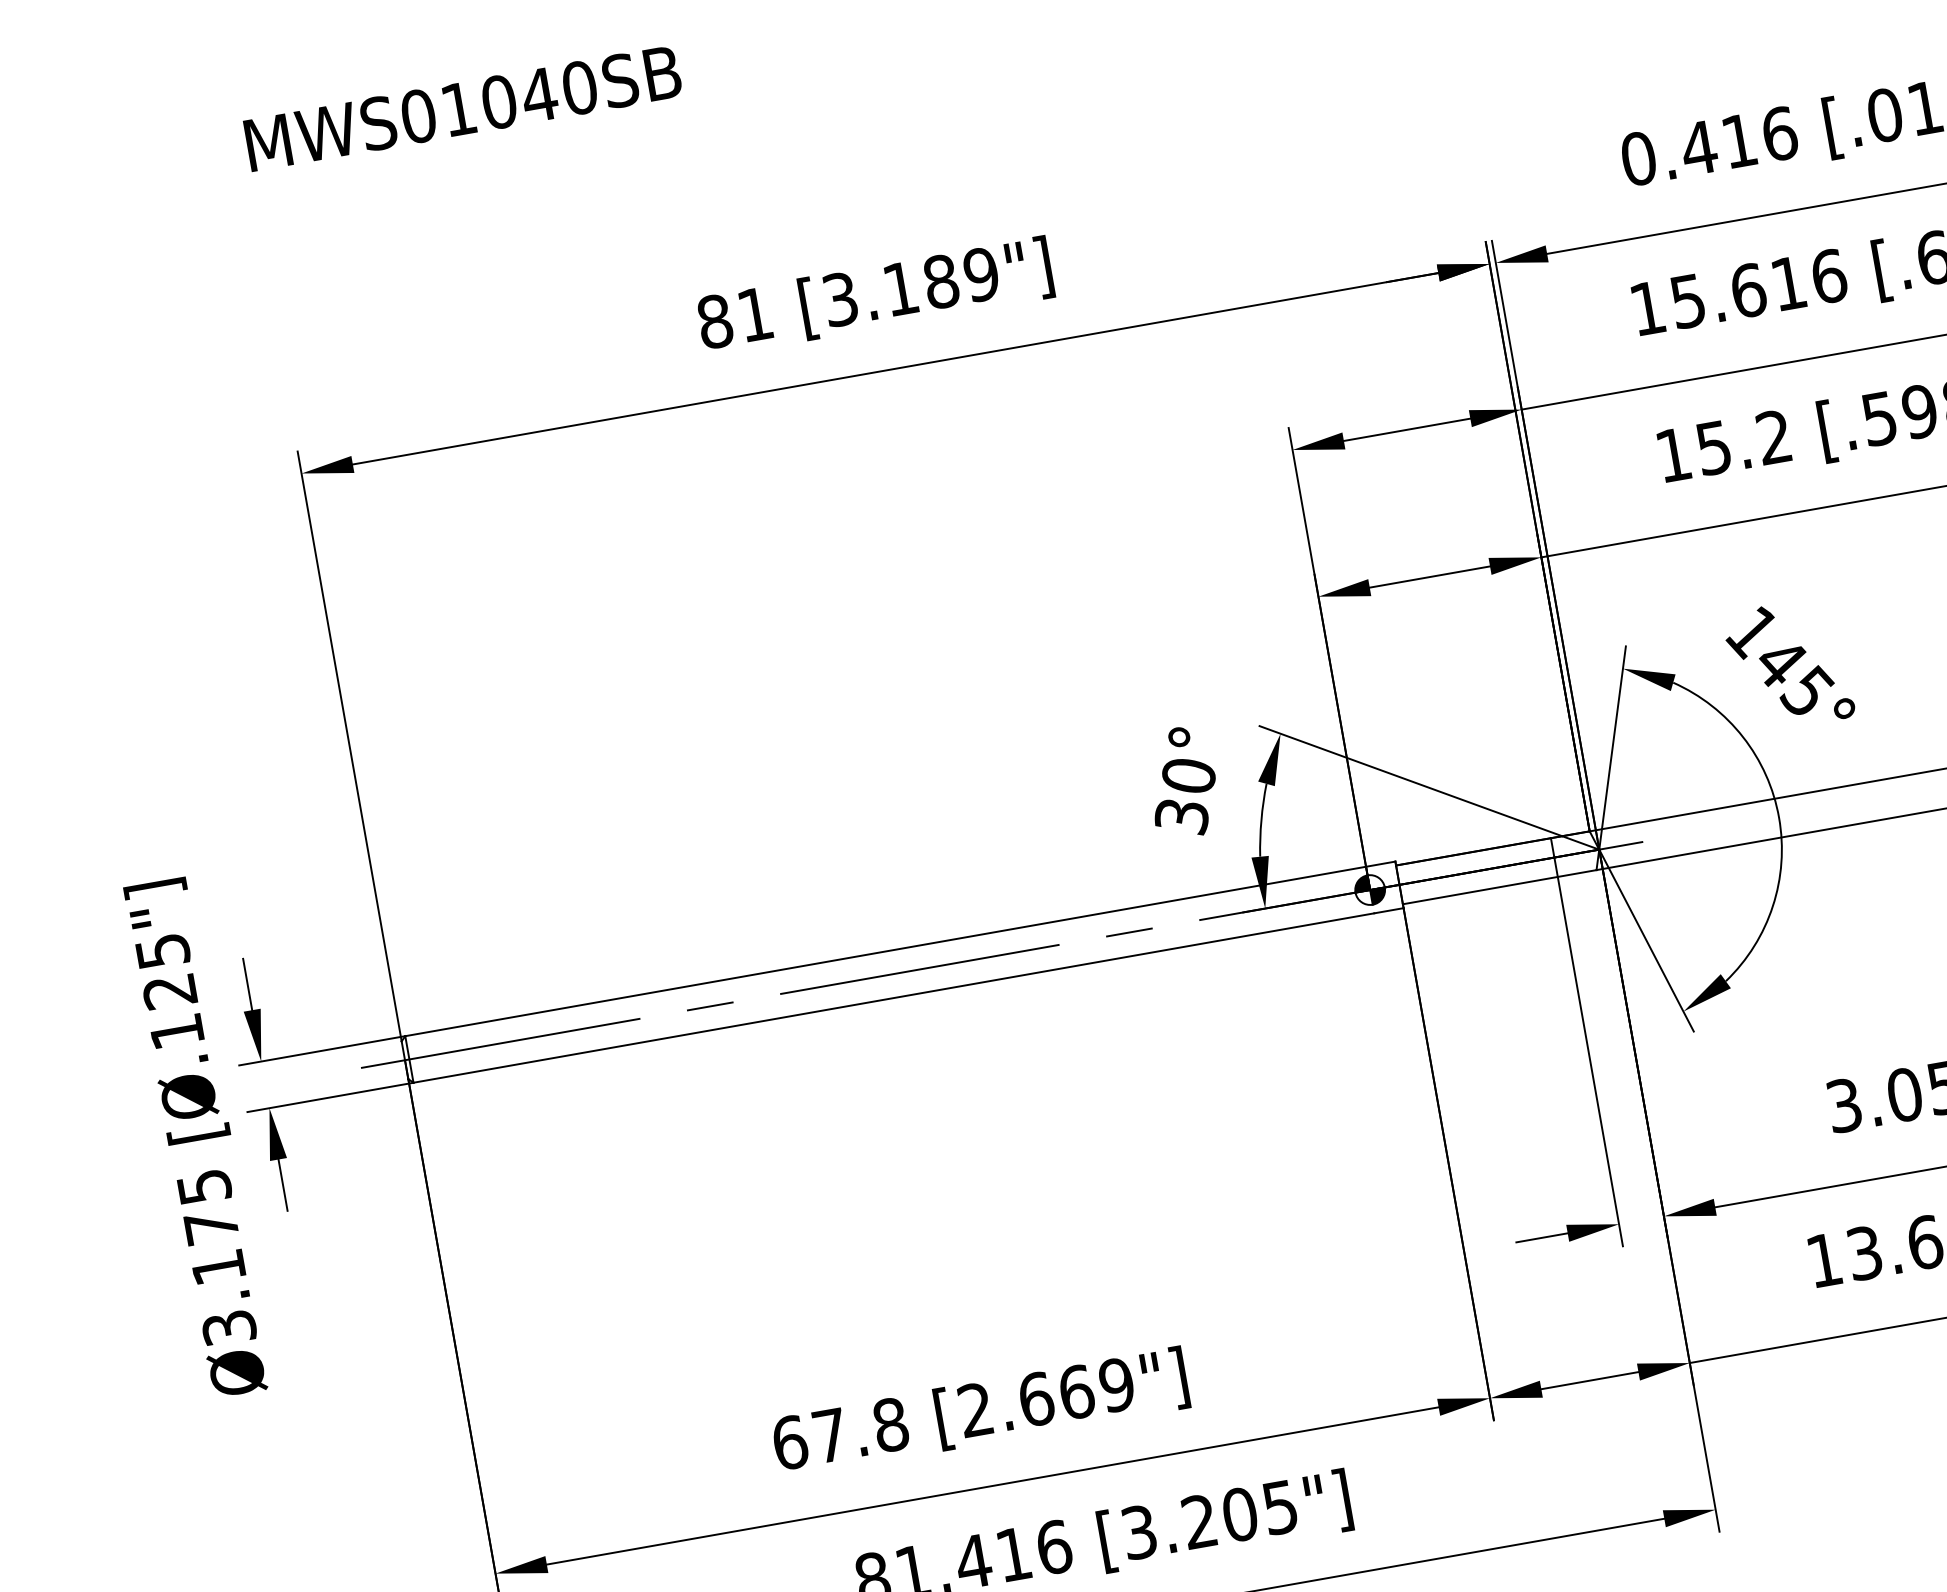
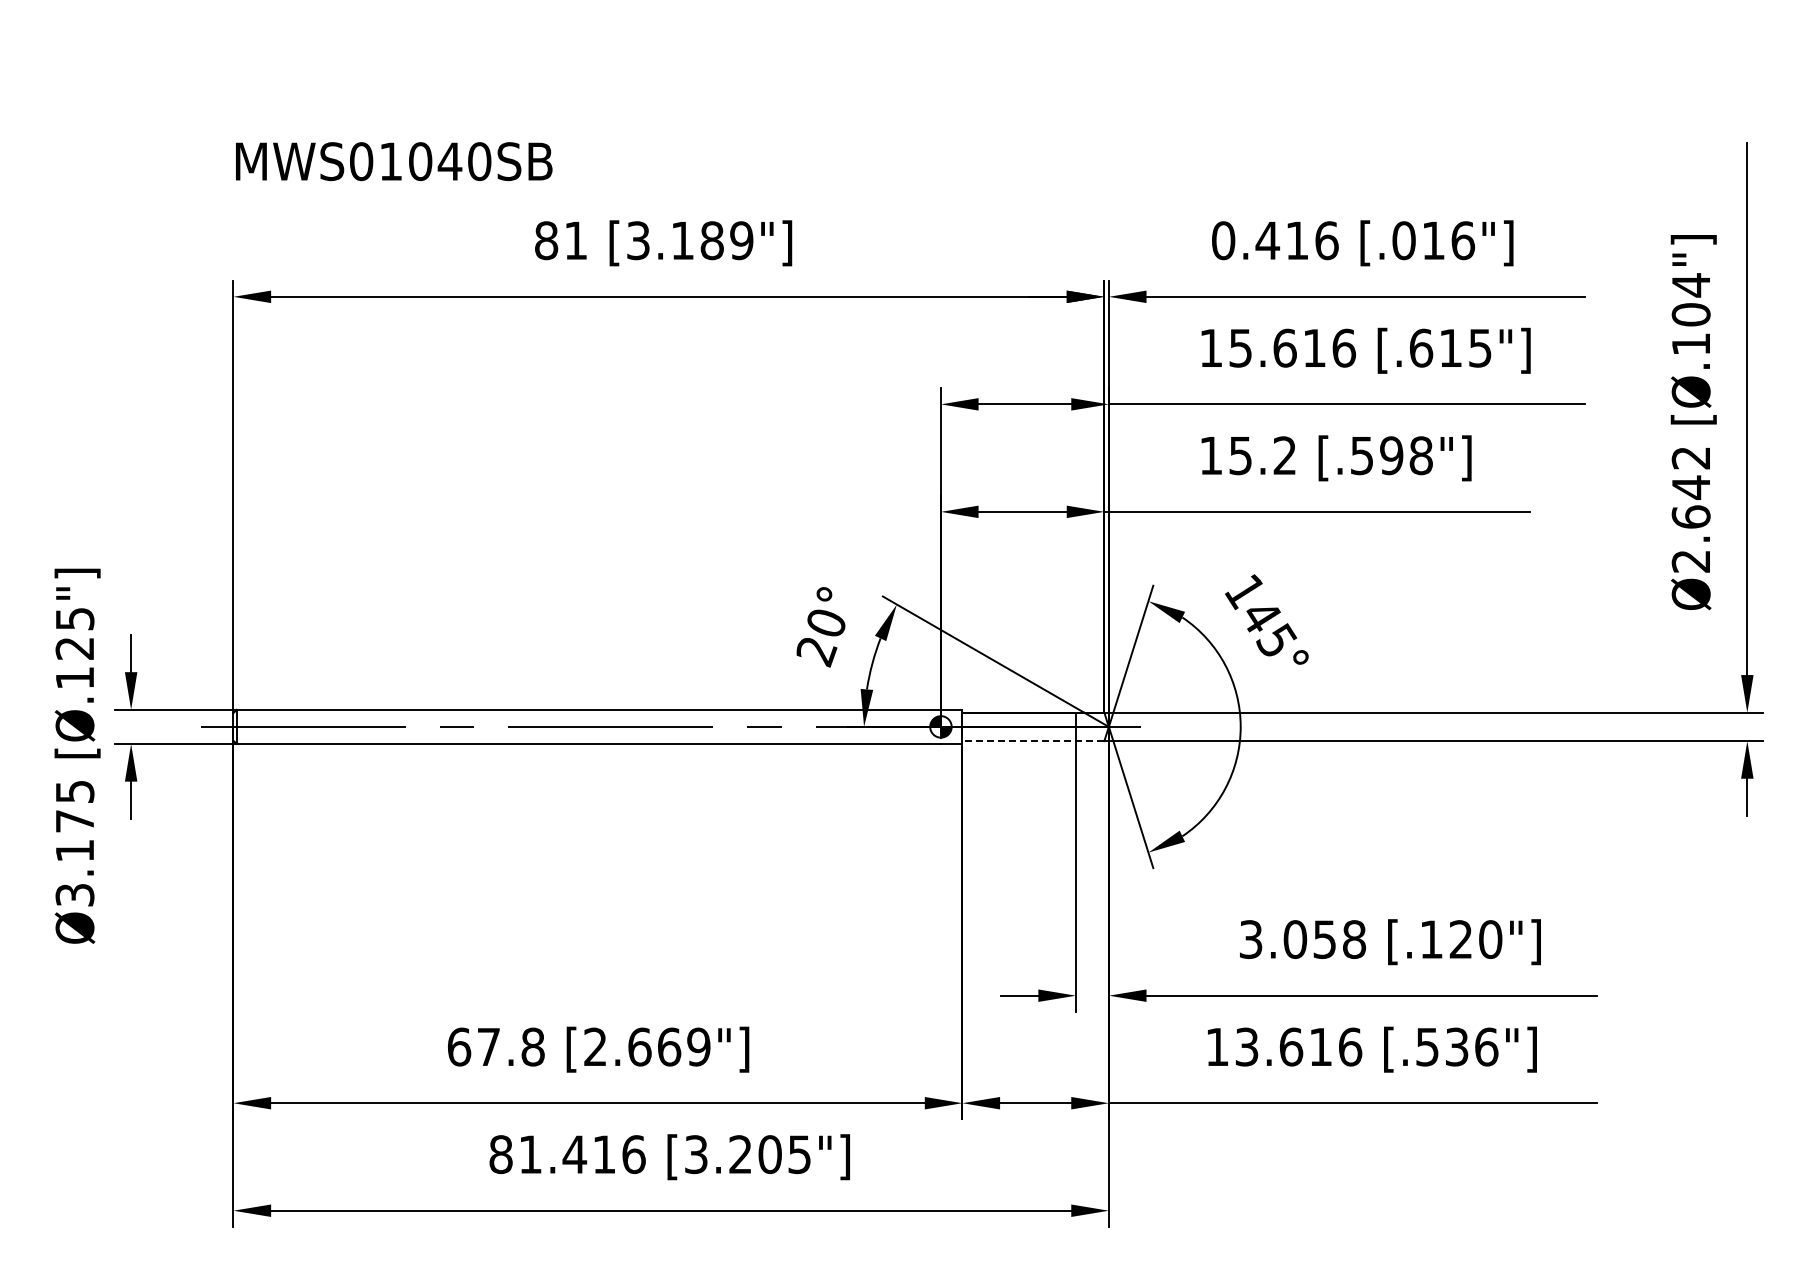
text: (463, 108) -> (394, 161), moved
text: (1182, 818) -> (816, 652), 30° -> 20°
line: (1499, 887) -> (1033, 741), solid -> dashed

